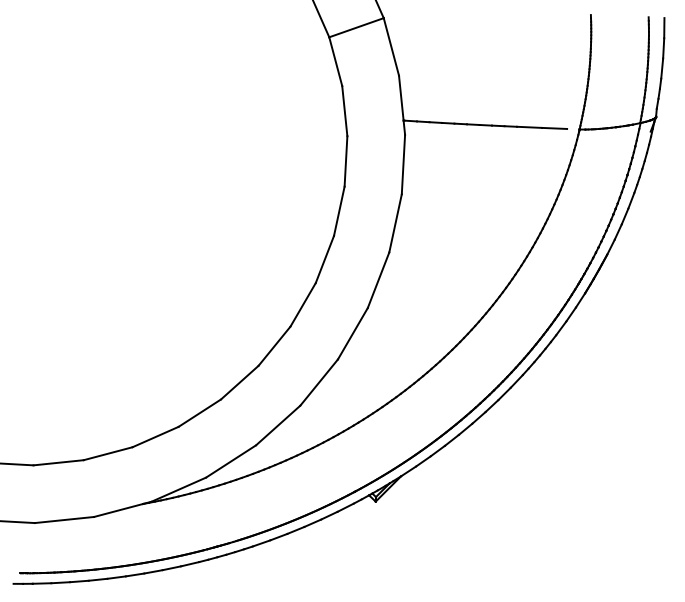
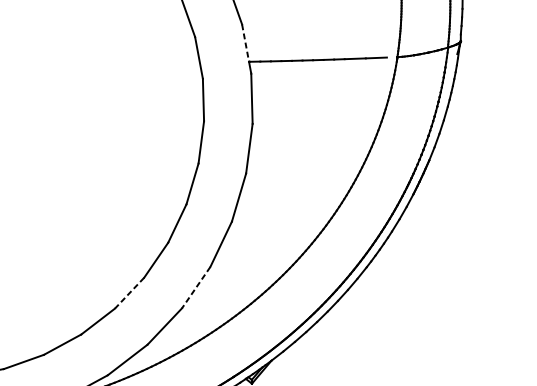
line: (401, 98) -> (245, 43), solid -> dashed
line: (239, 382) -> (129, 293), solid -> dashed
line: (319, 382) -> (196, 287), solid -> dashed

